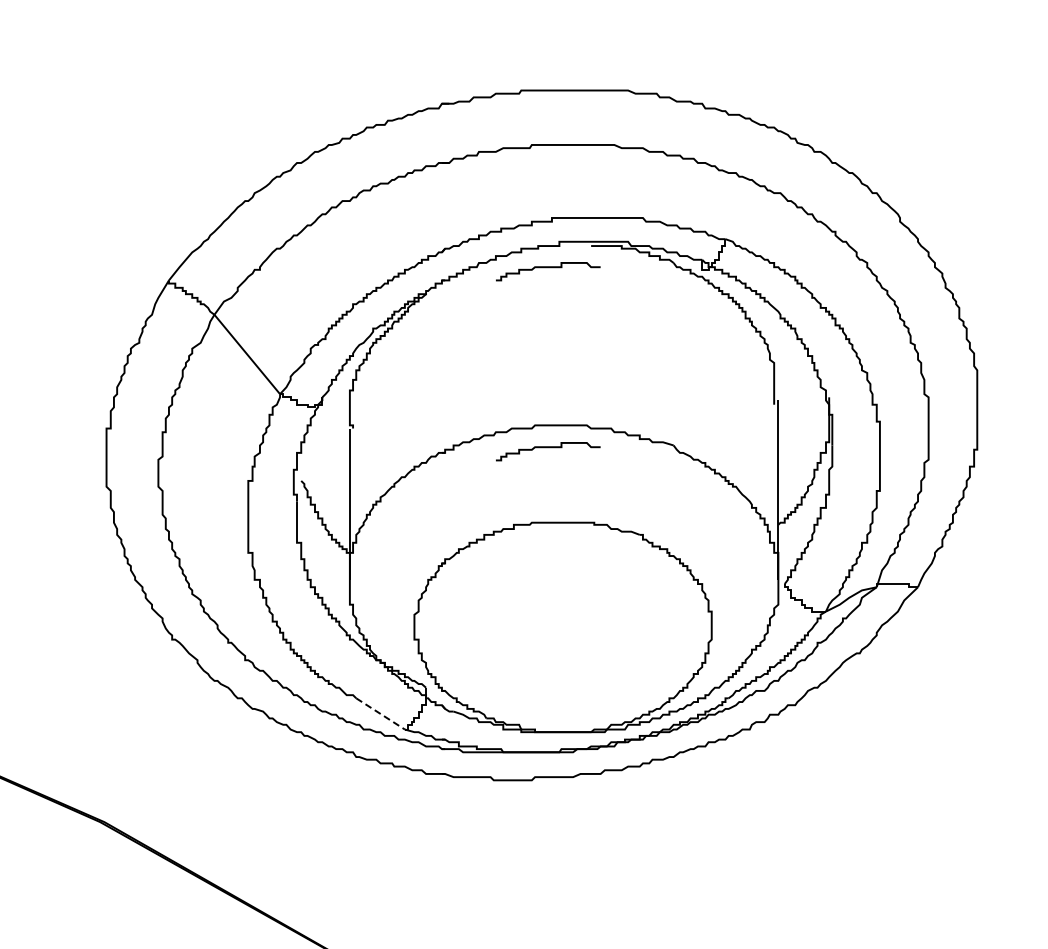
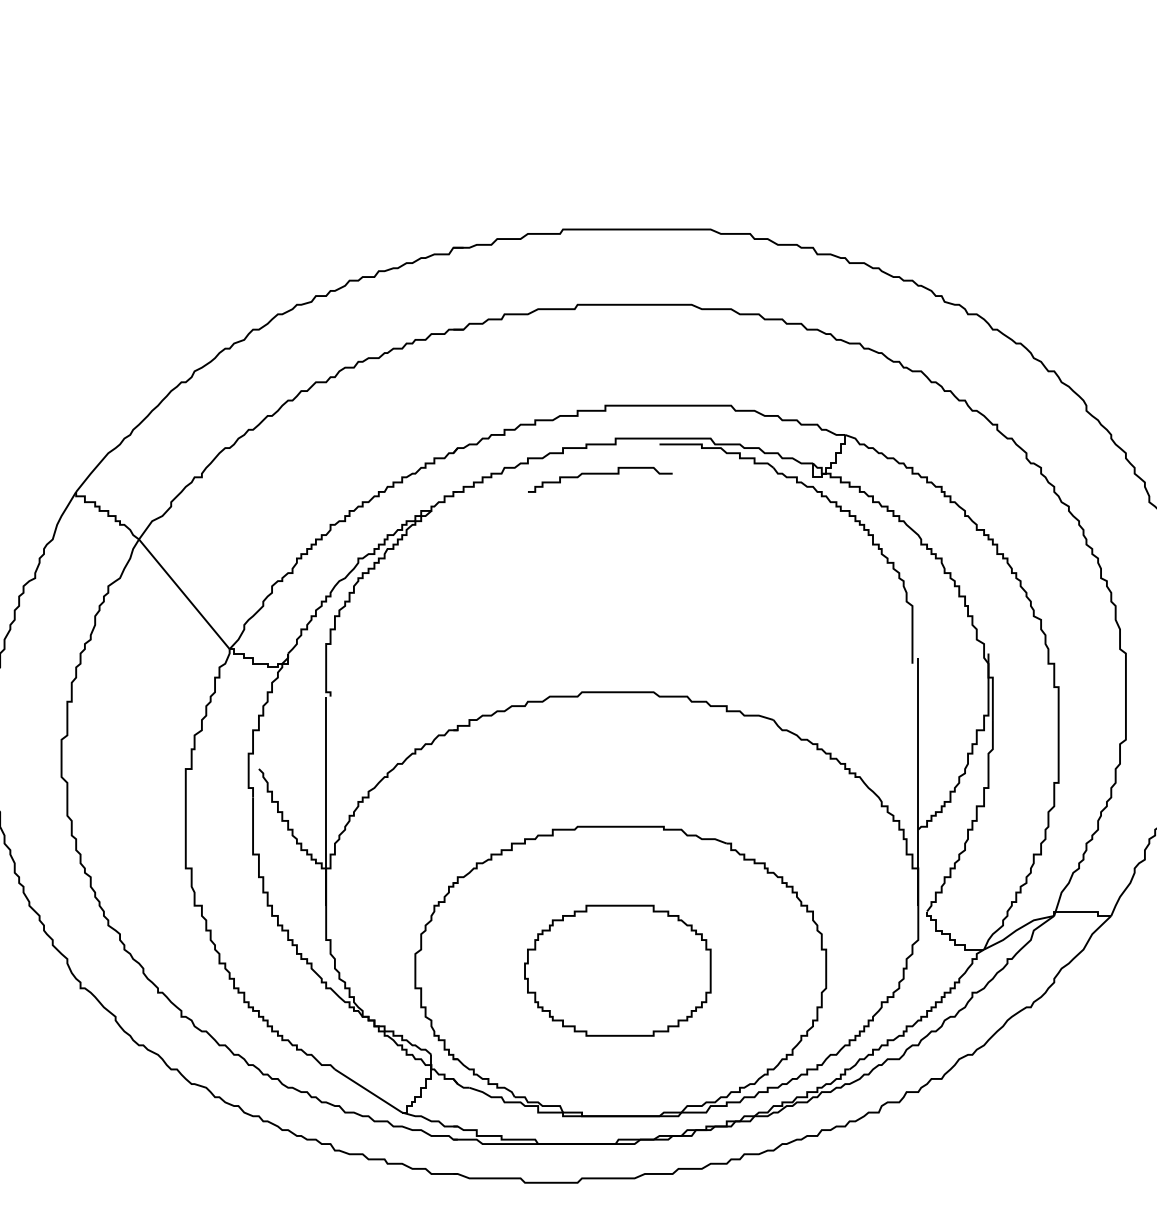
curve: (548, 448) -> (600, 724), removed
part: (560, 626) -> (617, 970), added
line: (380, 713) -> (368, 1090), dashed -> solid

